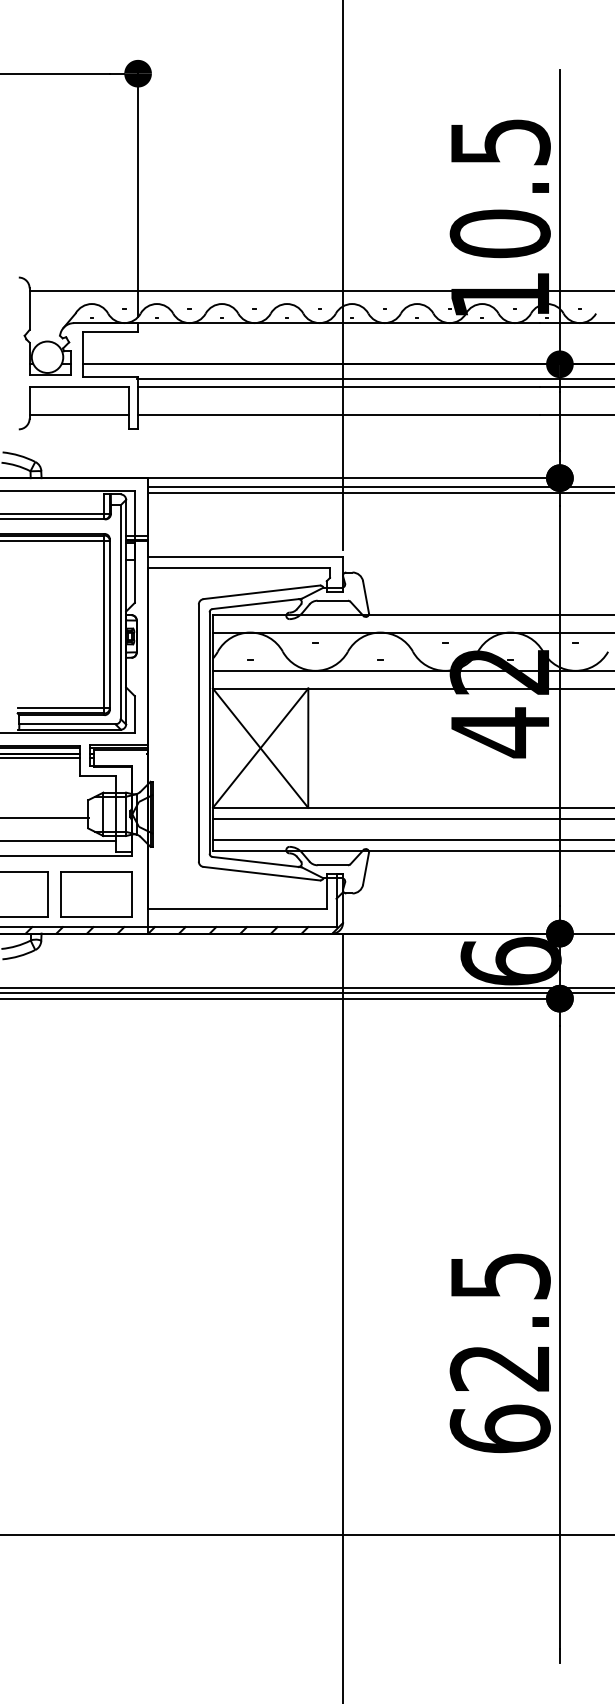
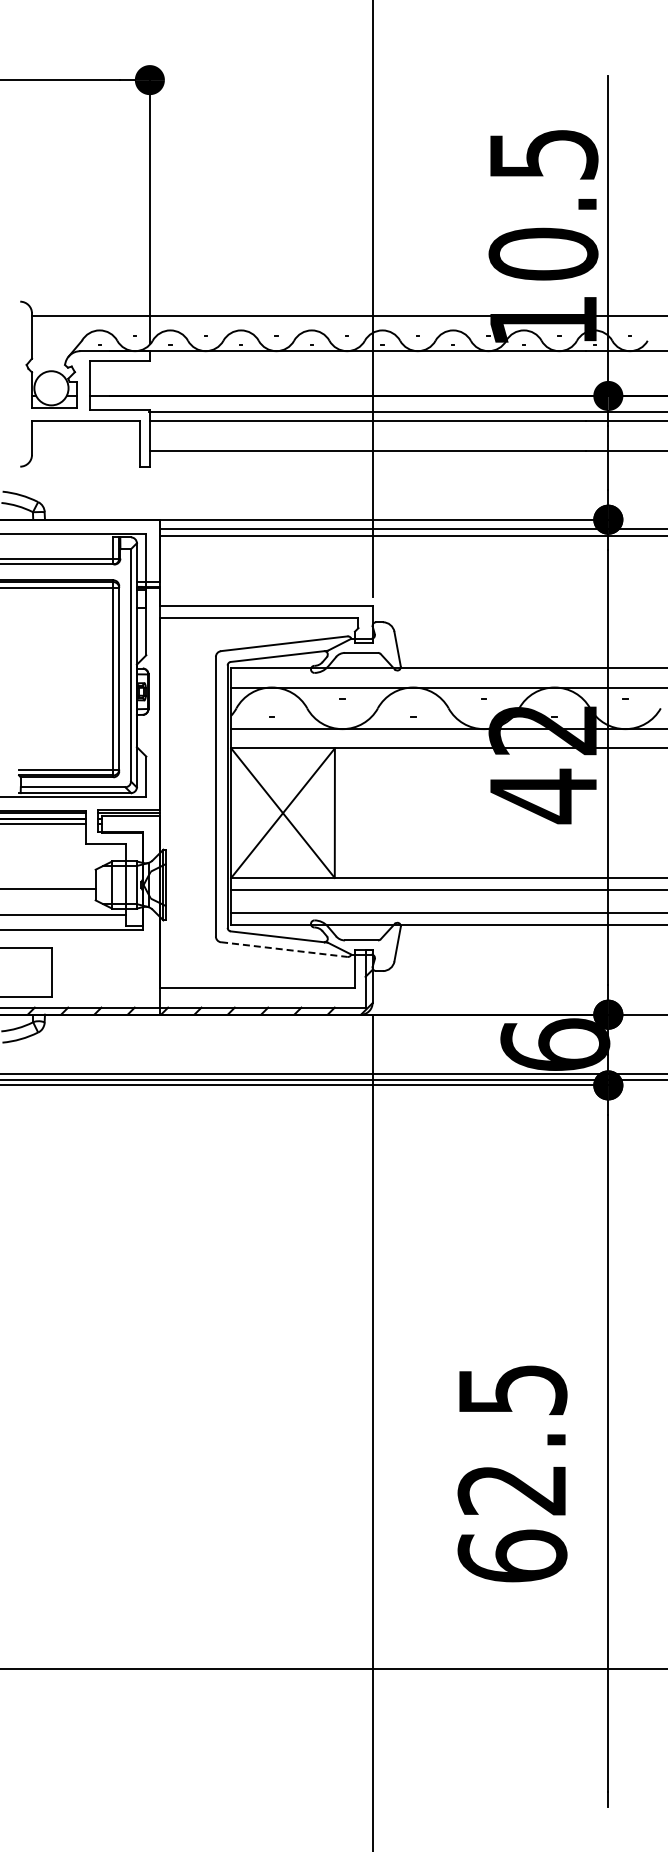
line: (79, 415) -> (86, 451), removed
line: (261, 873) -> (284, 949), solid -> dashed
part: (96, 894) -> (104, 972), removed
text: (500, 1352) -> (512, 1473), moved

